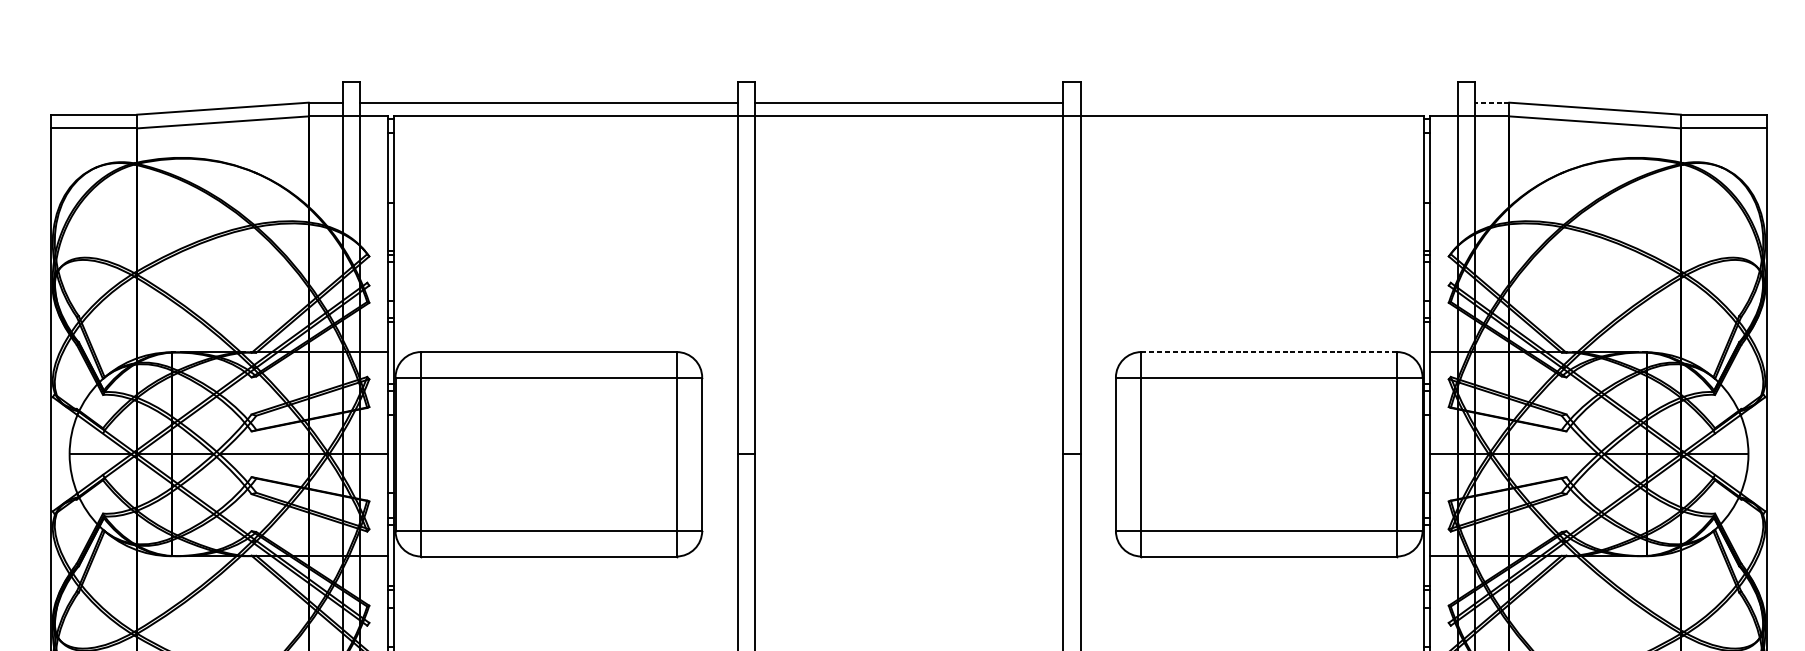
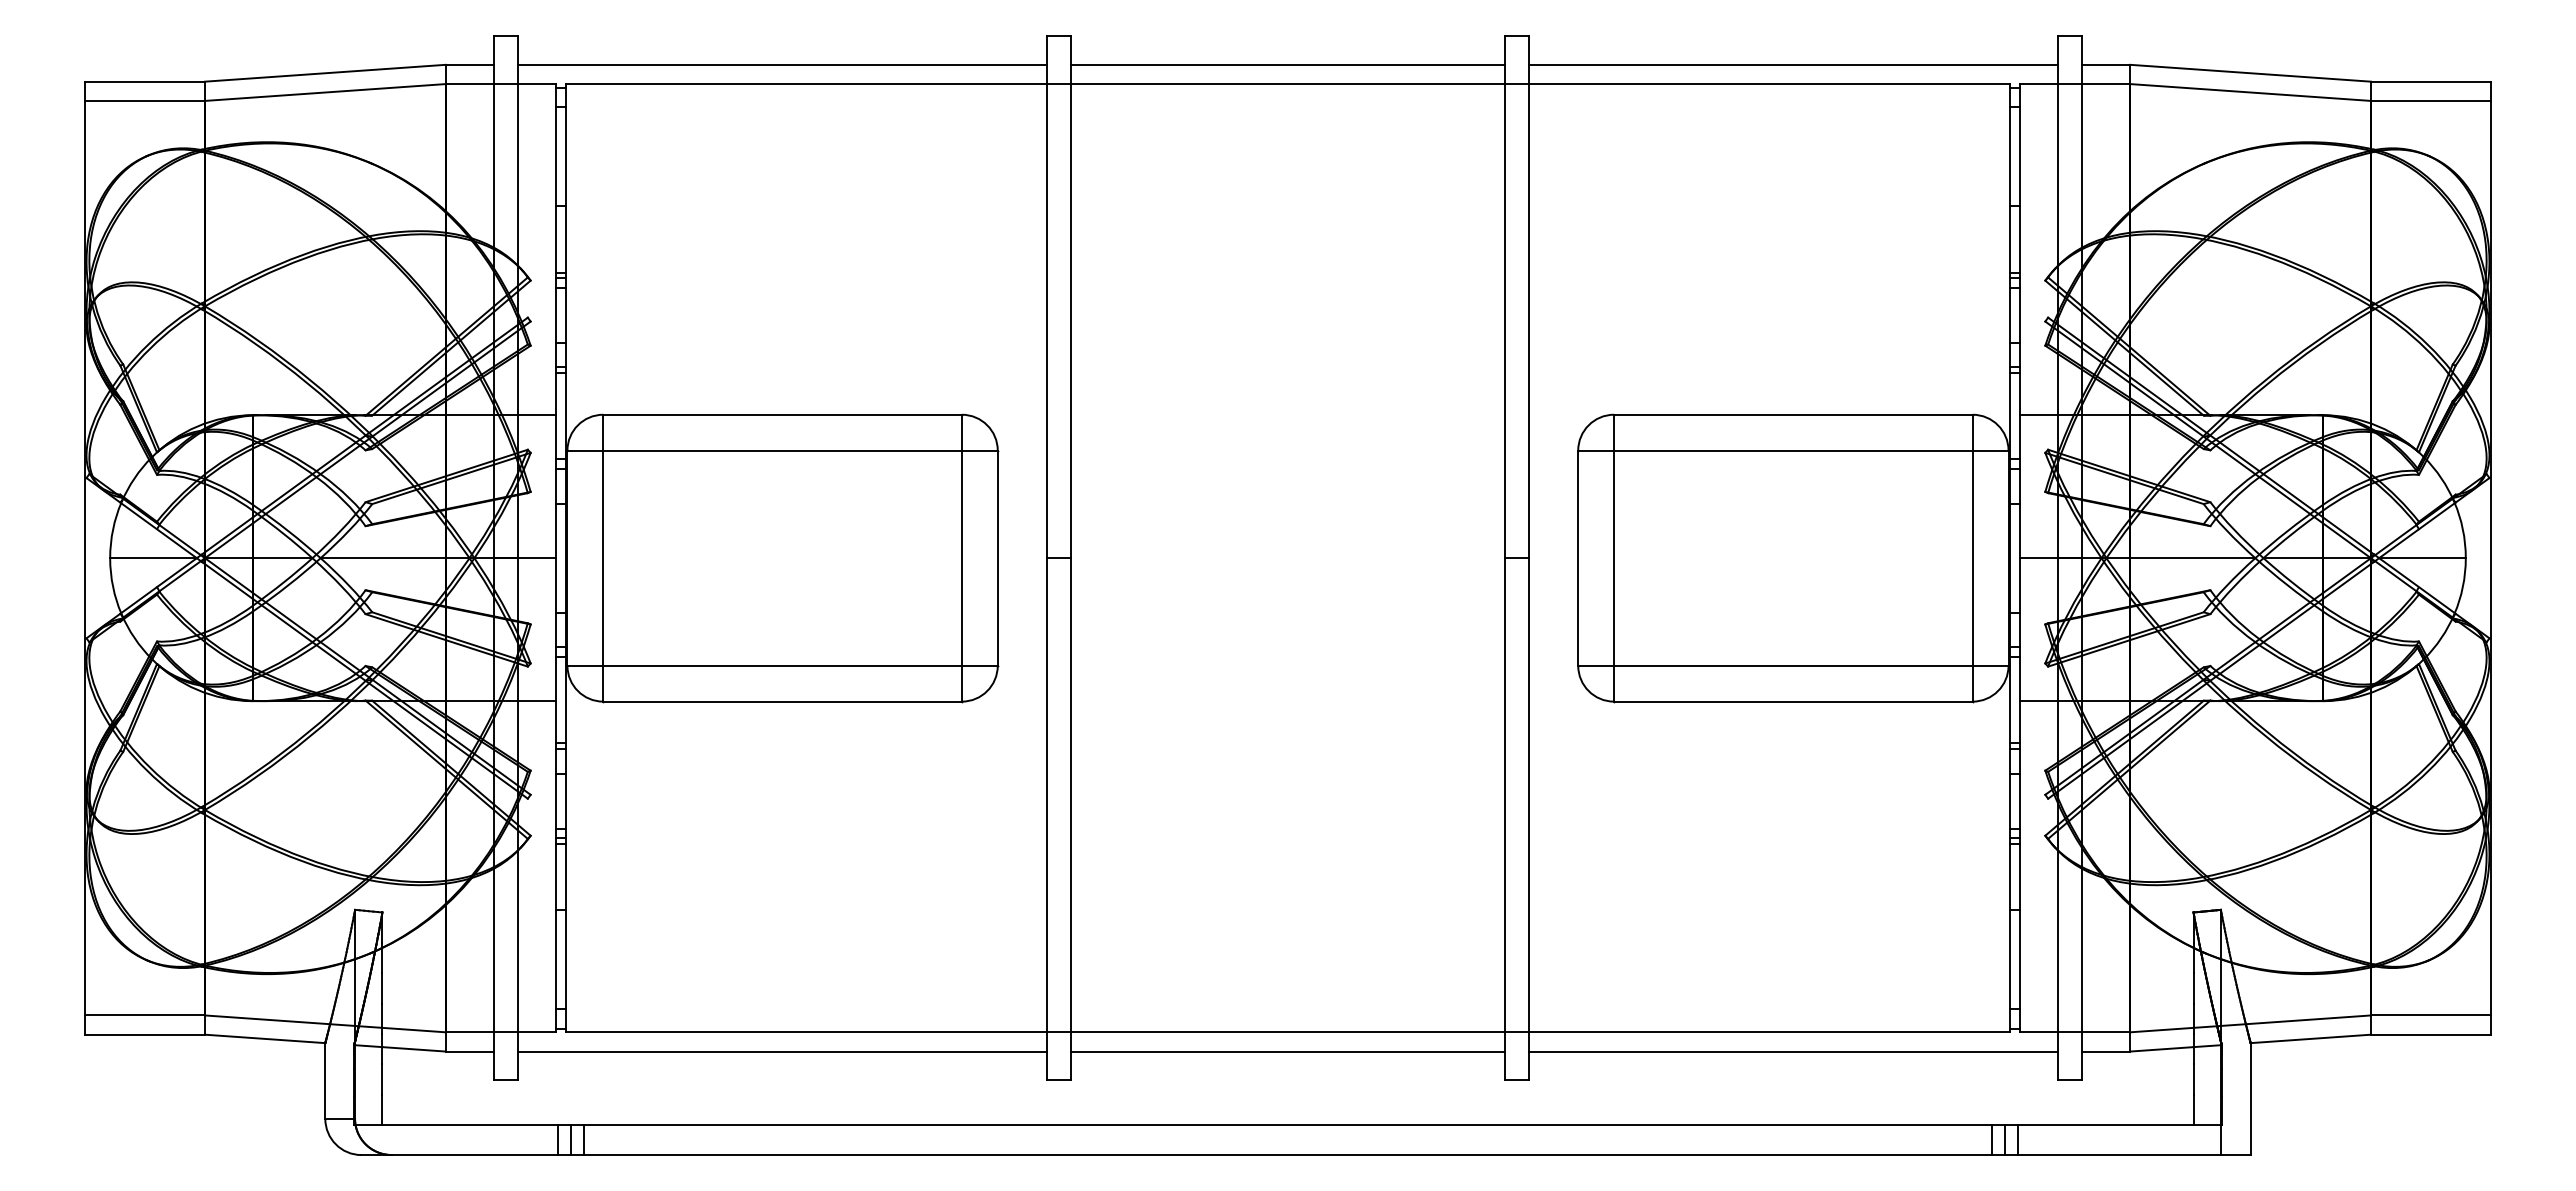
line: (1269, 102) -> (1793, 64), added
line: (1491, 102) -> (2105, 64), dashed -> solid
line: (1269, 351) -> (1793, 414), dashed -> solid

